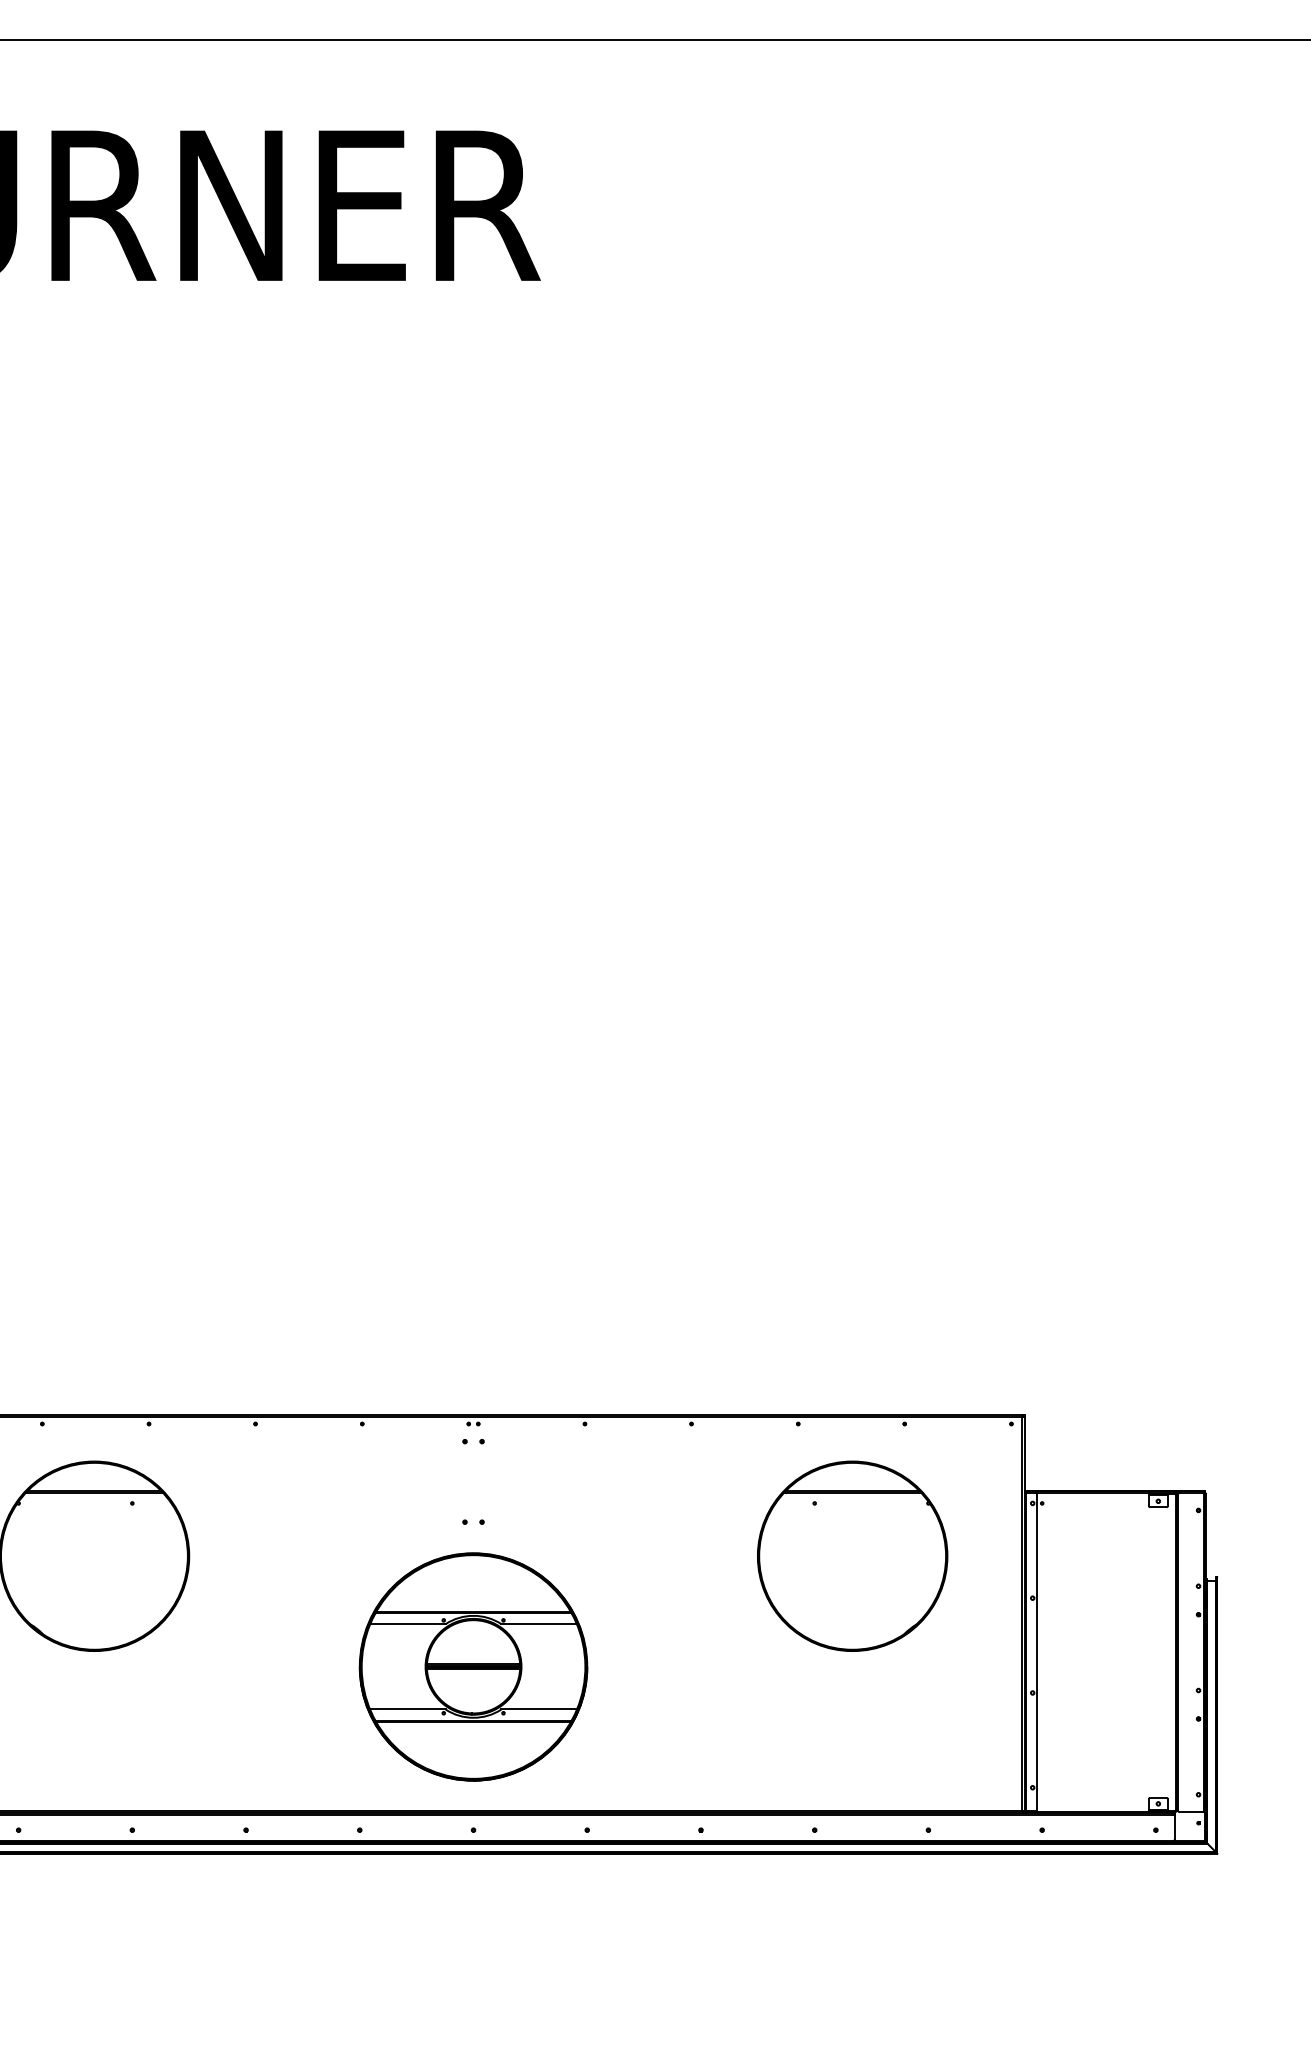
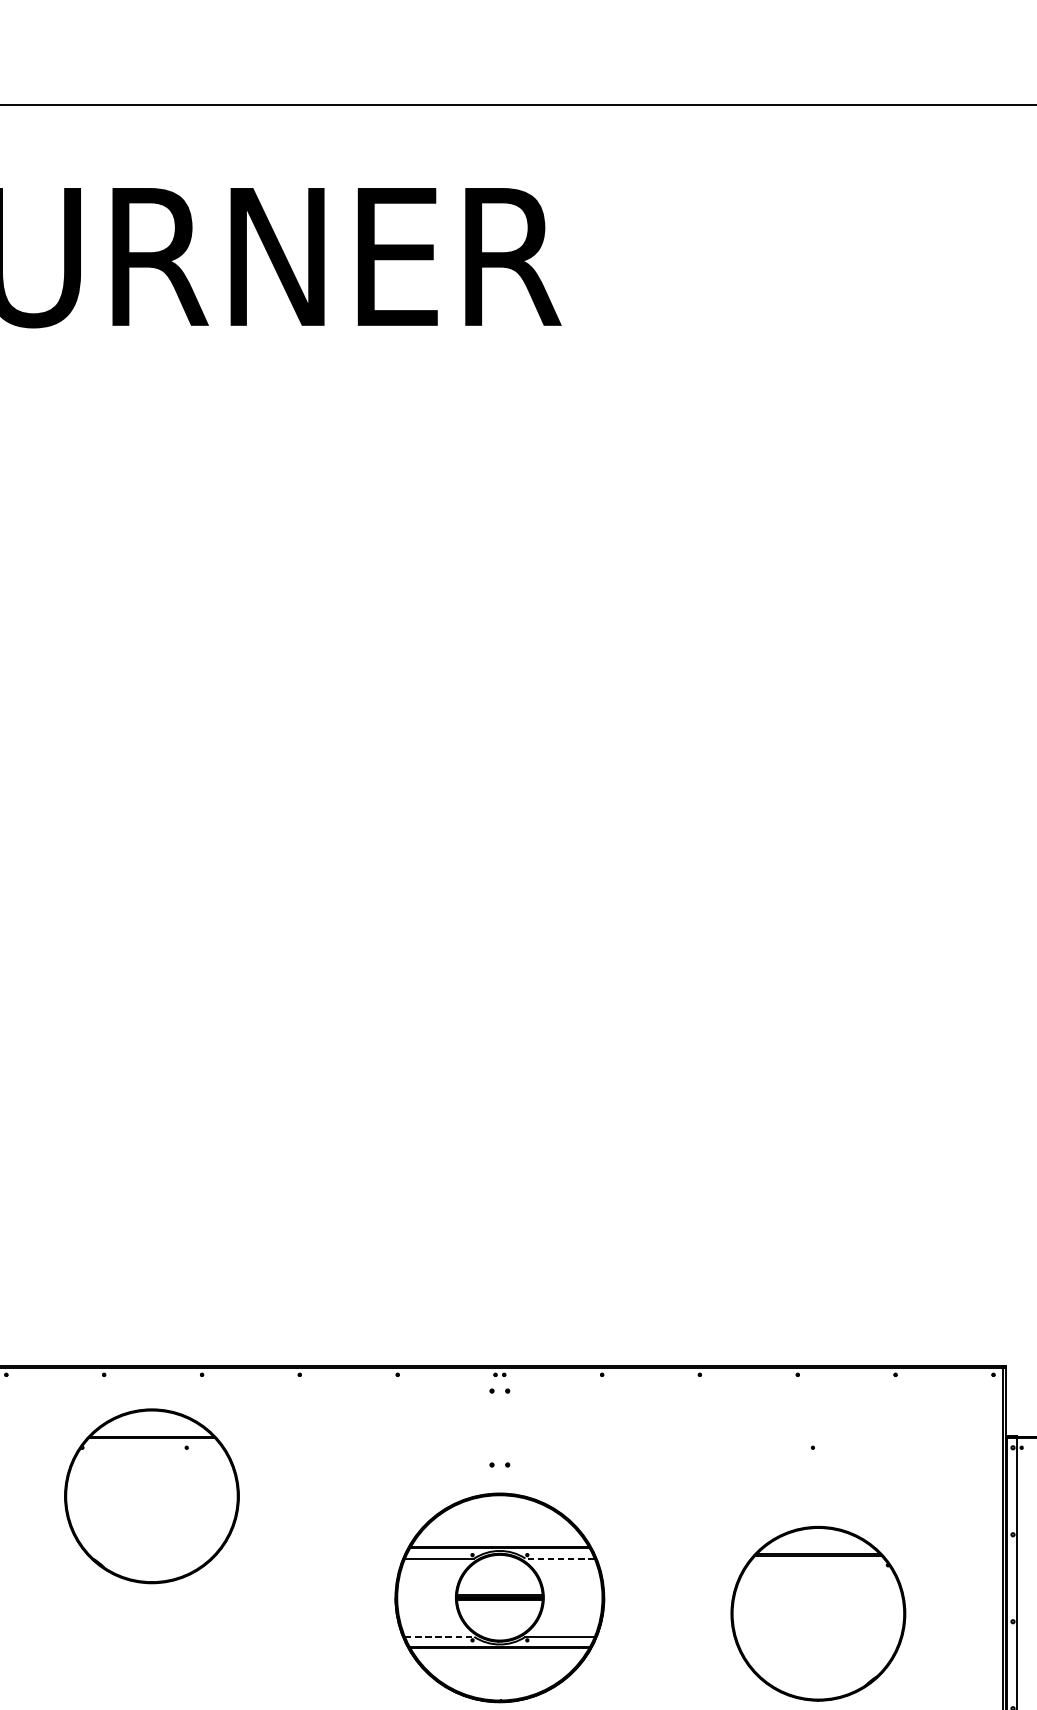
part: (852, 1555) -> (818, 1613), moved
line: (539, 1624) -> (560, 1558), solid -> dashed
line: (407, 1709) -> (439, 1636), solid -> dashed

